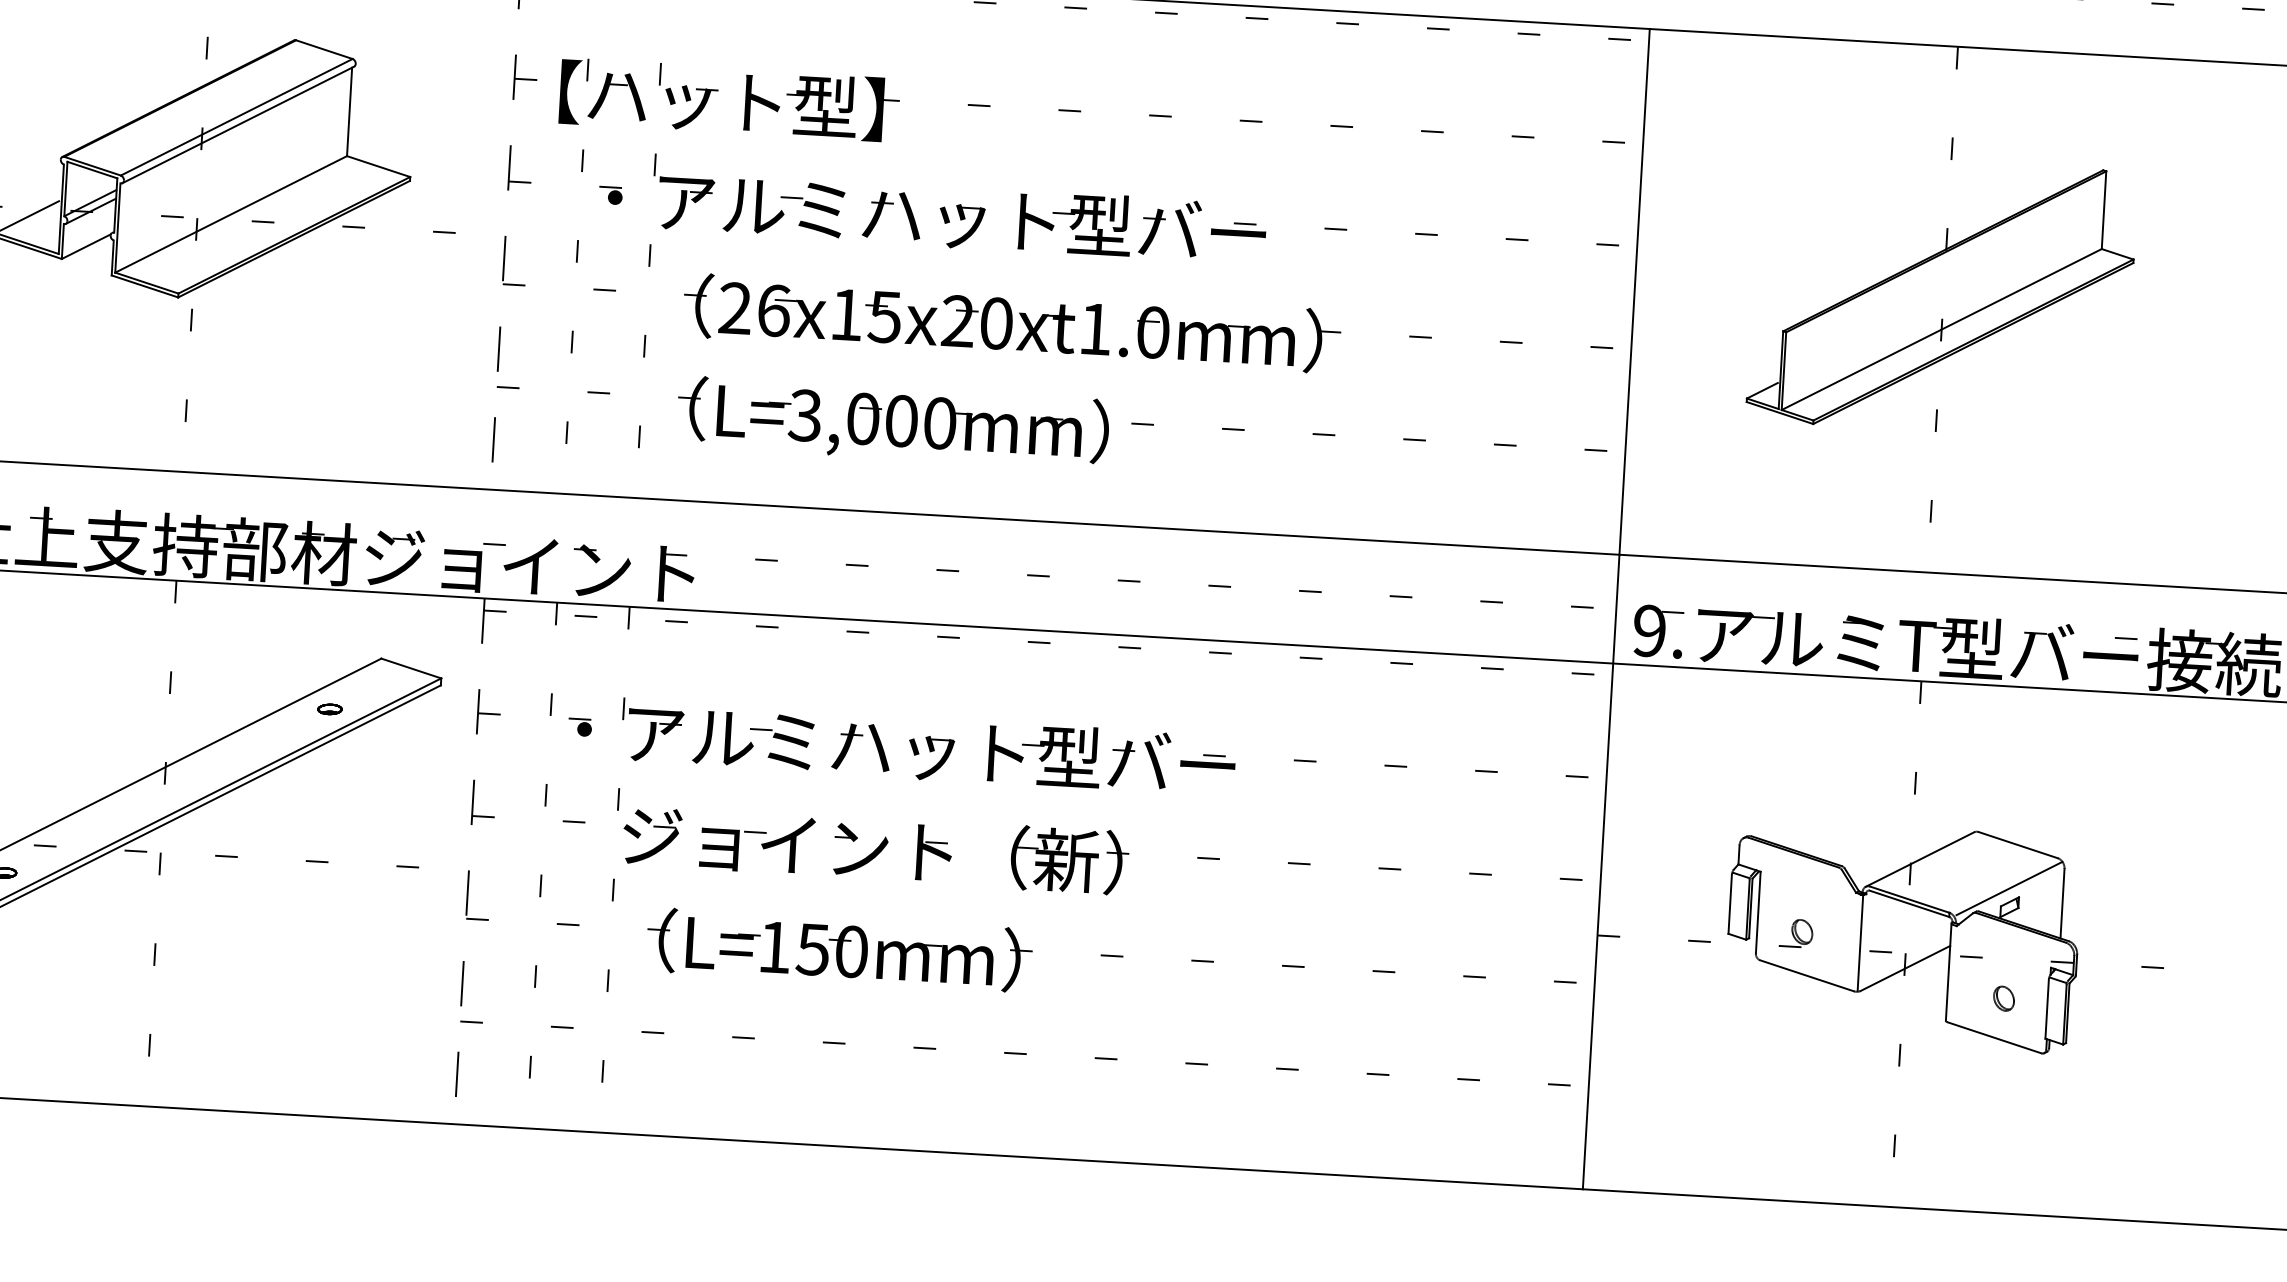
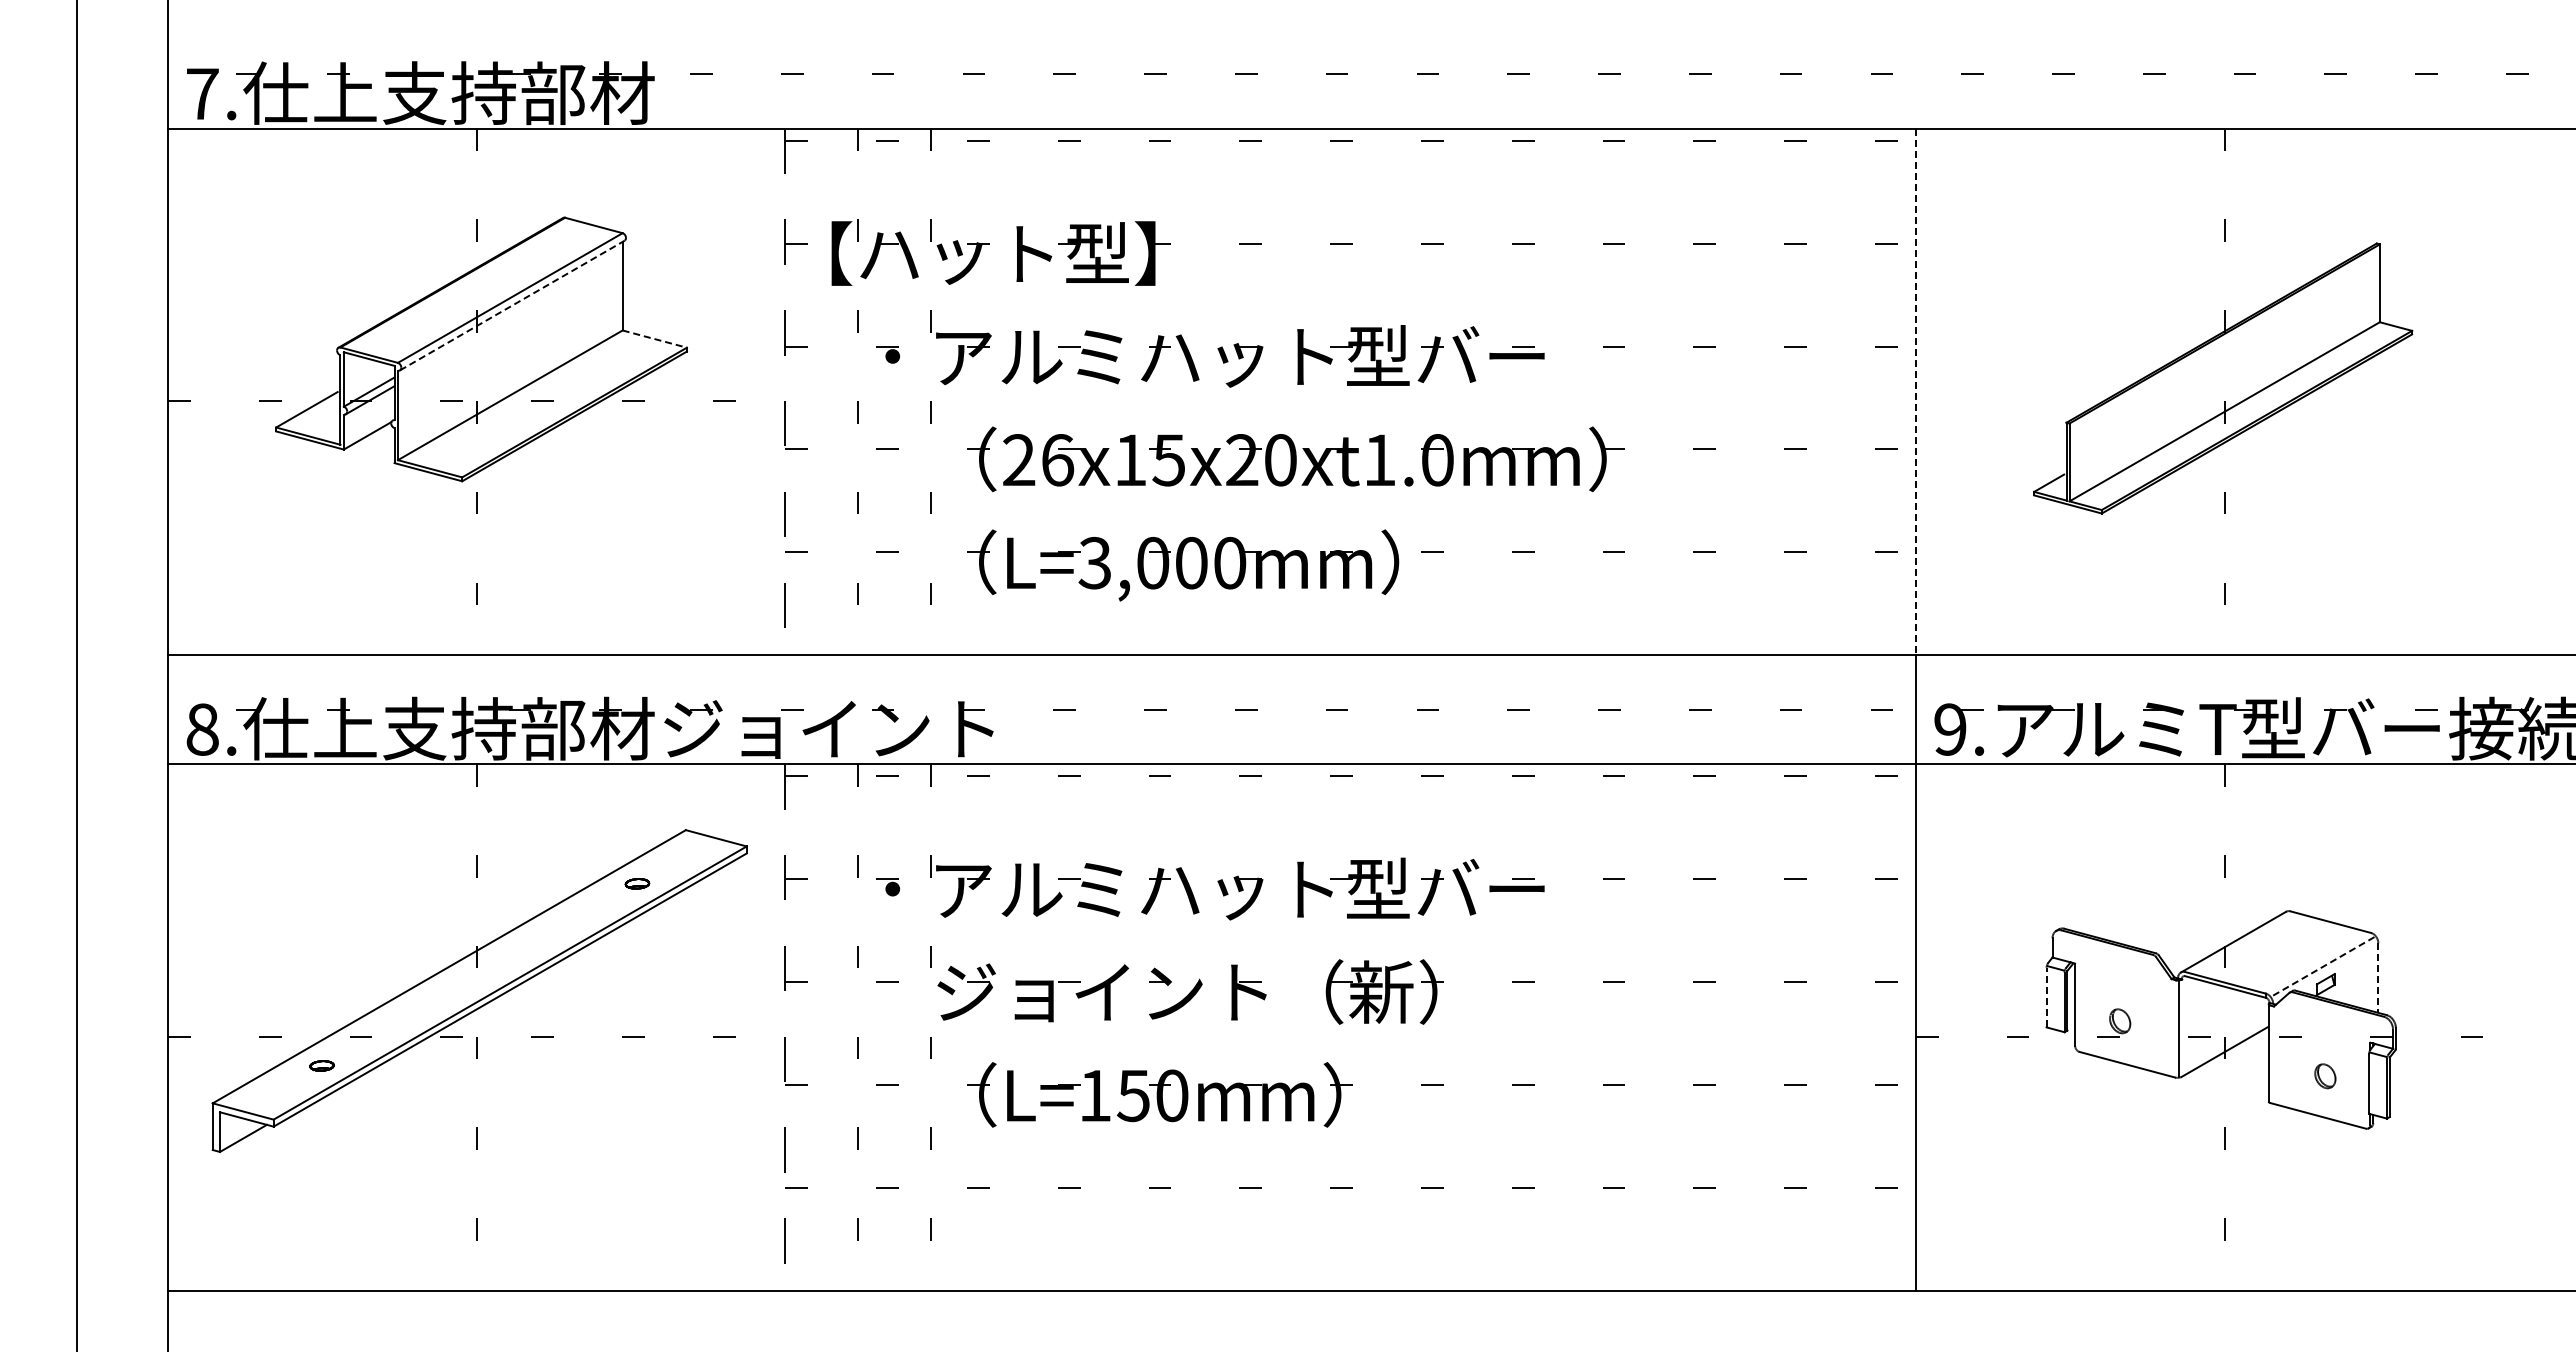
line: (238, 124) -> (512, 305), solid -> dashed
line: (379, 167) -> (655, 339), solid -> dashed
line: (1634, 292) -> (1915, 392), solid -> dashed
line: (2009, 888) -> (2324, 965), solid -> dashed
line: (1730, 904) -> (2046, 997), solid -> dashed
line: (2062, 904) -> (2378, 978), solid -> dashed

